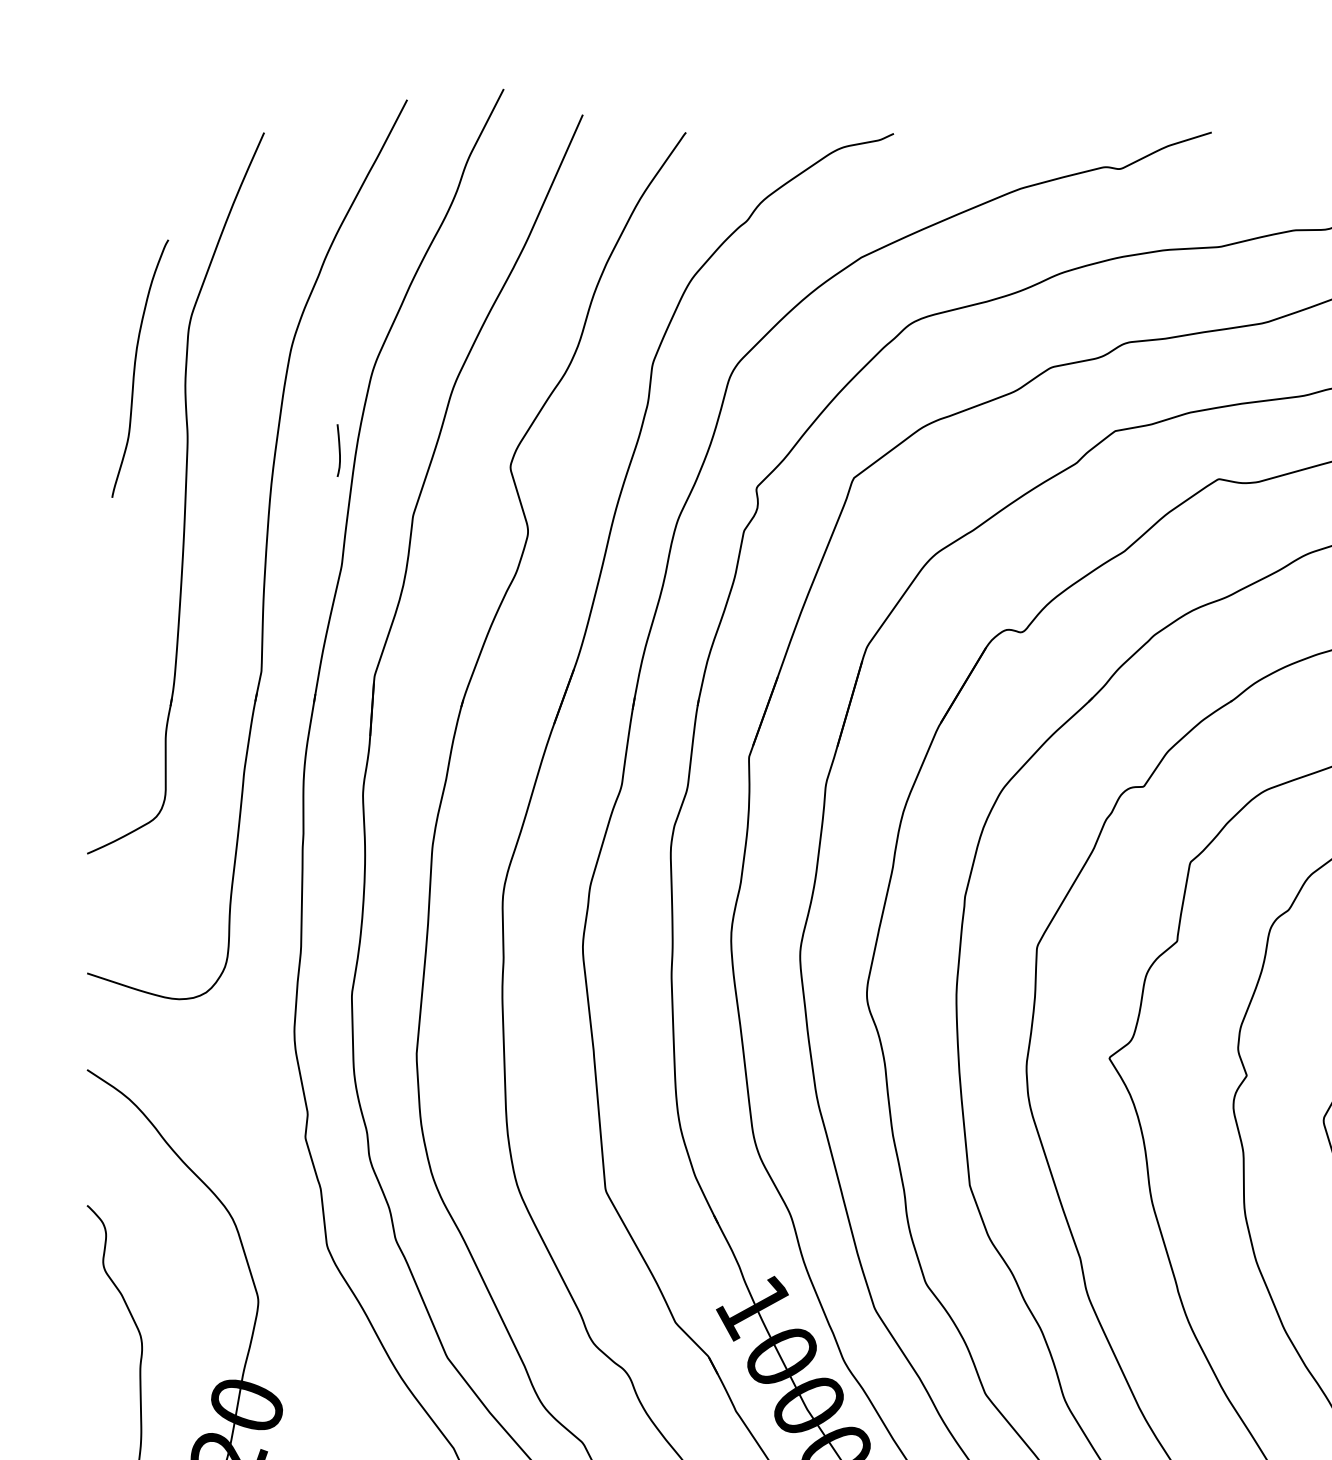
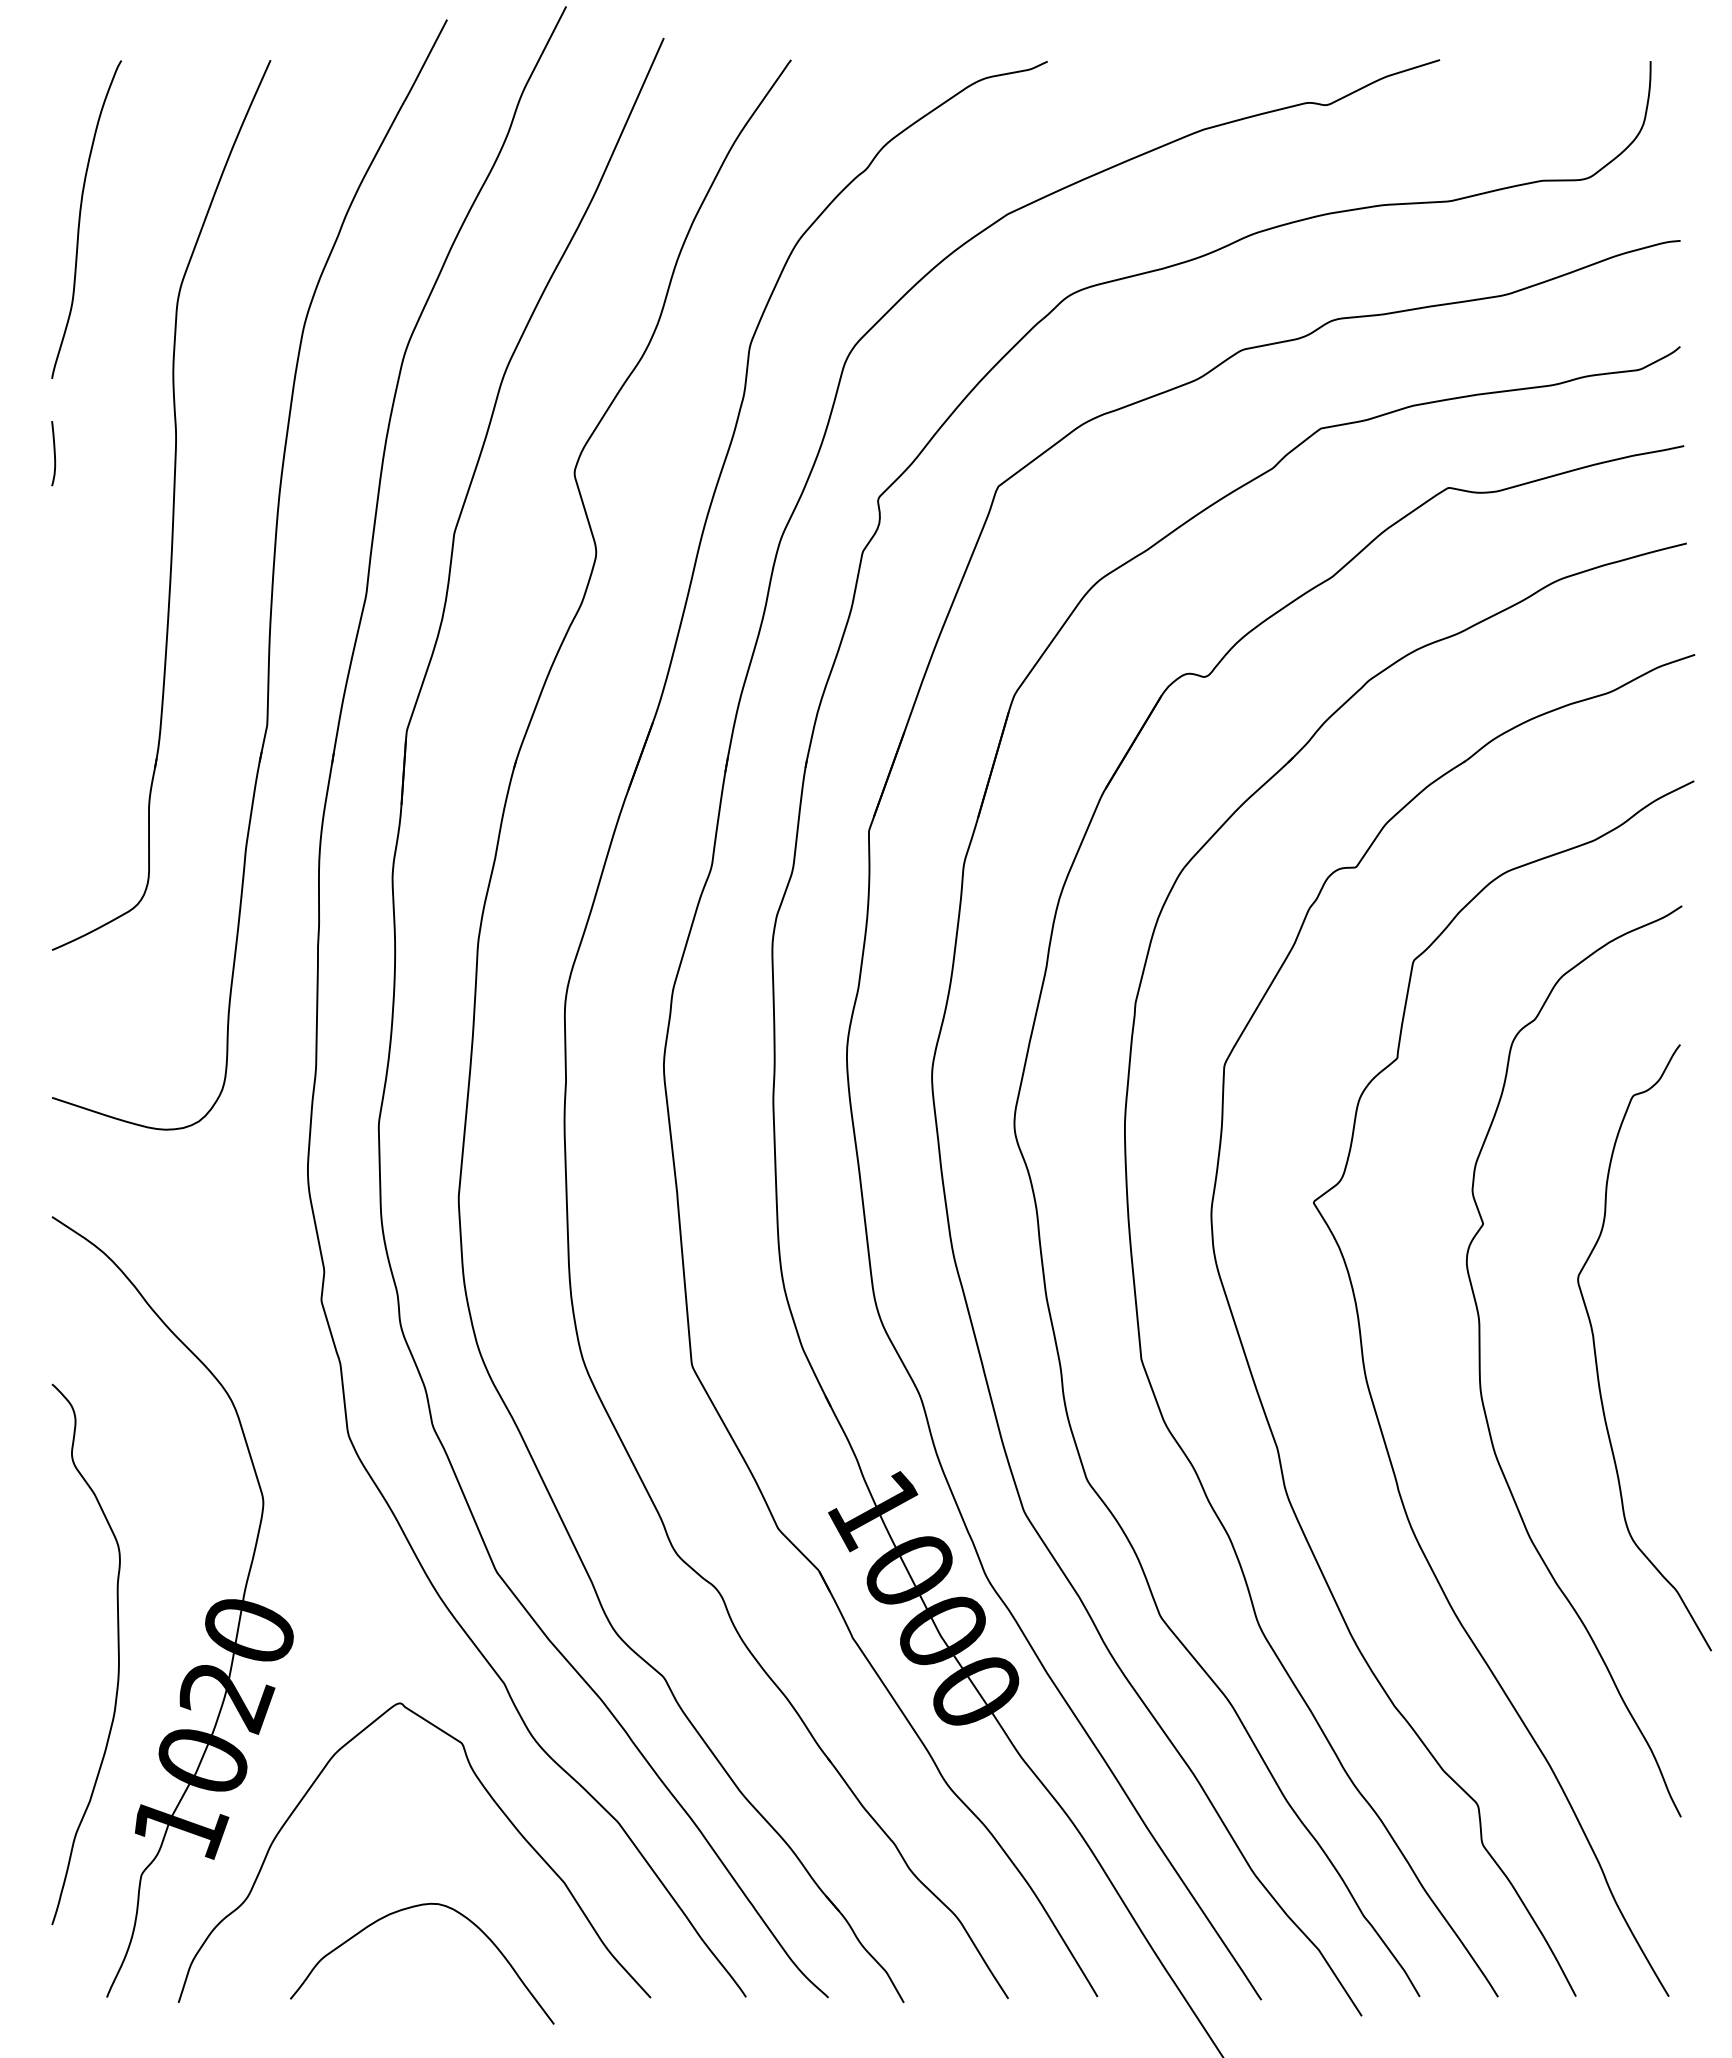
curve: (135, 368) -> (80, 219), moved
curve: (338, 450) -> (53, 453), moved

